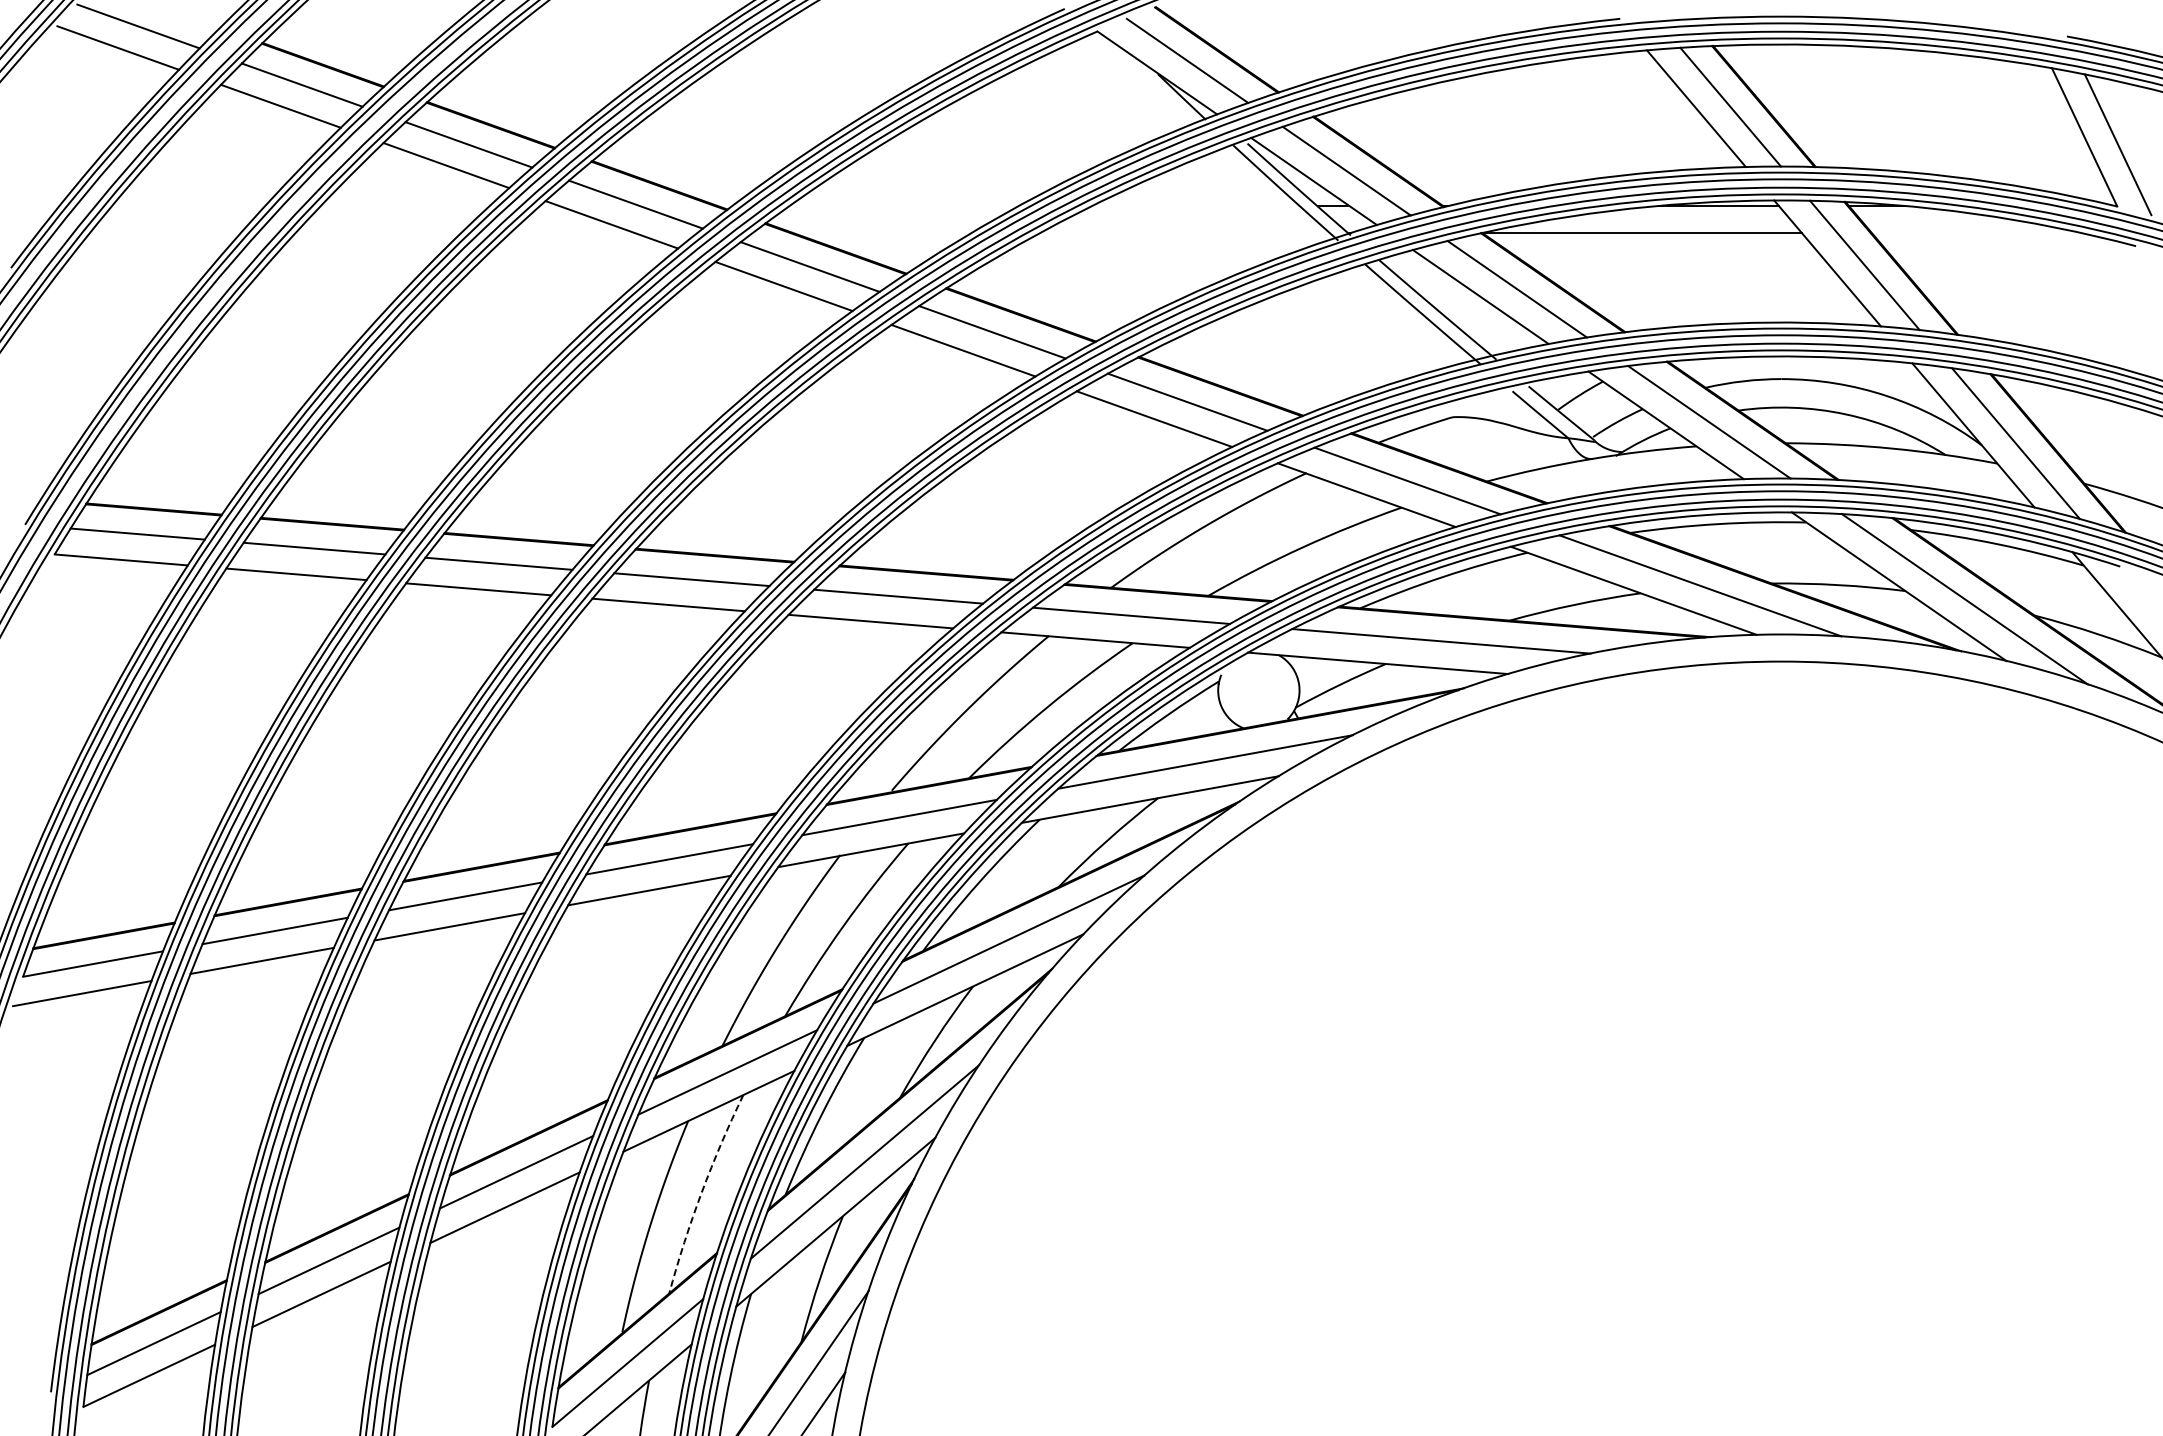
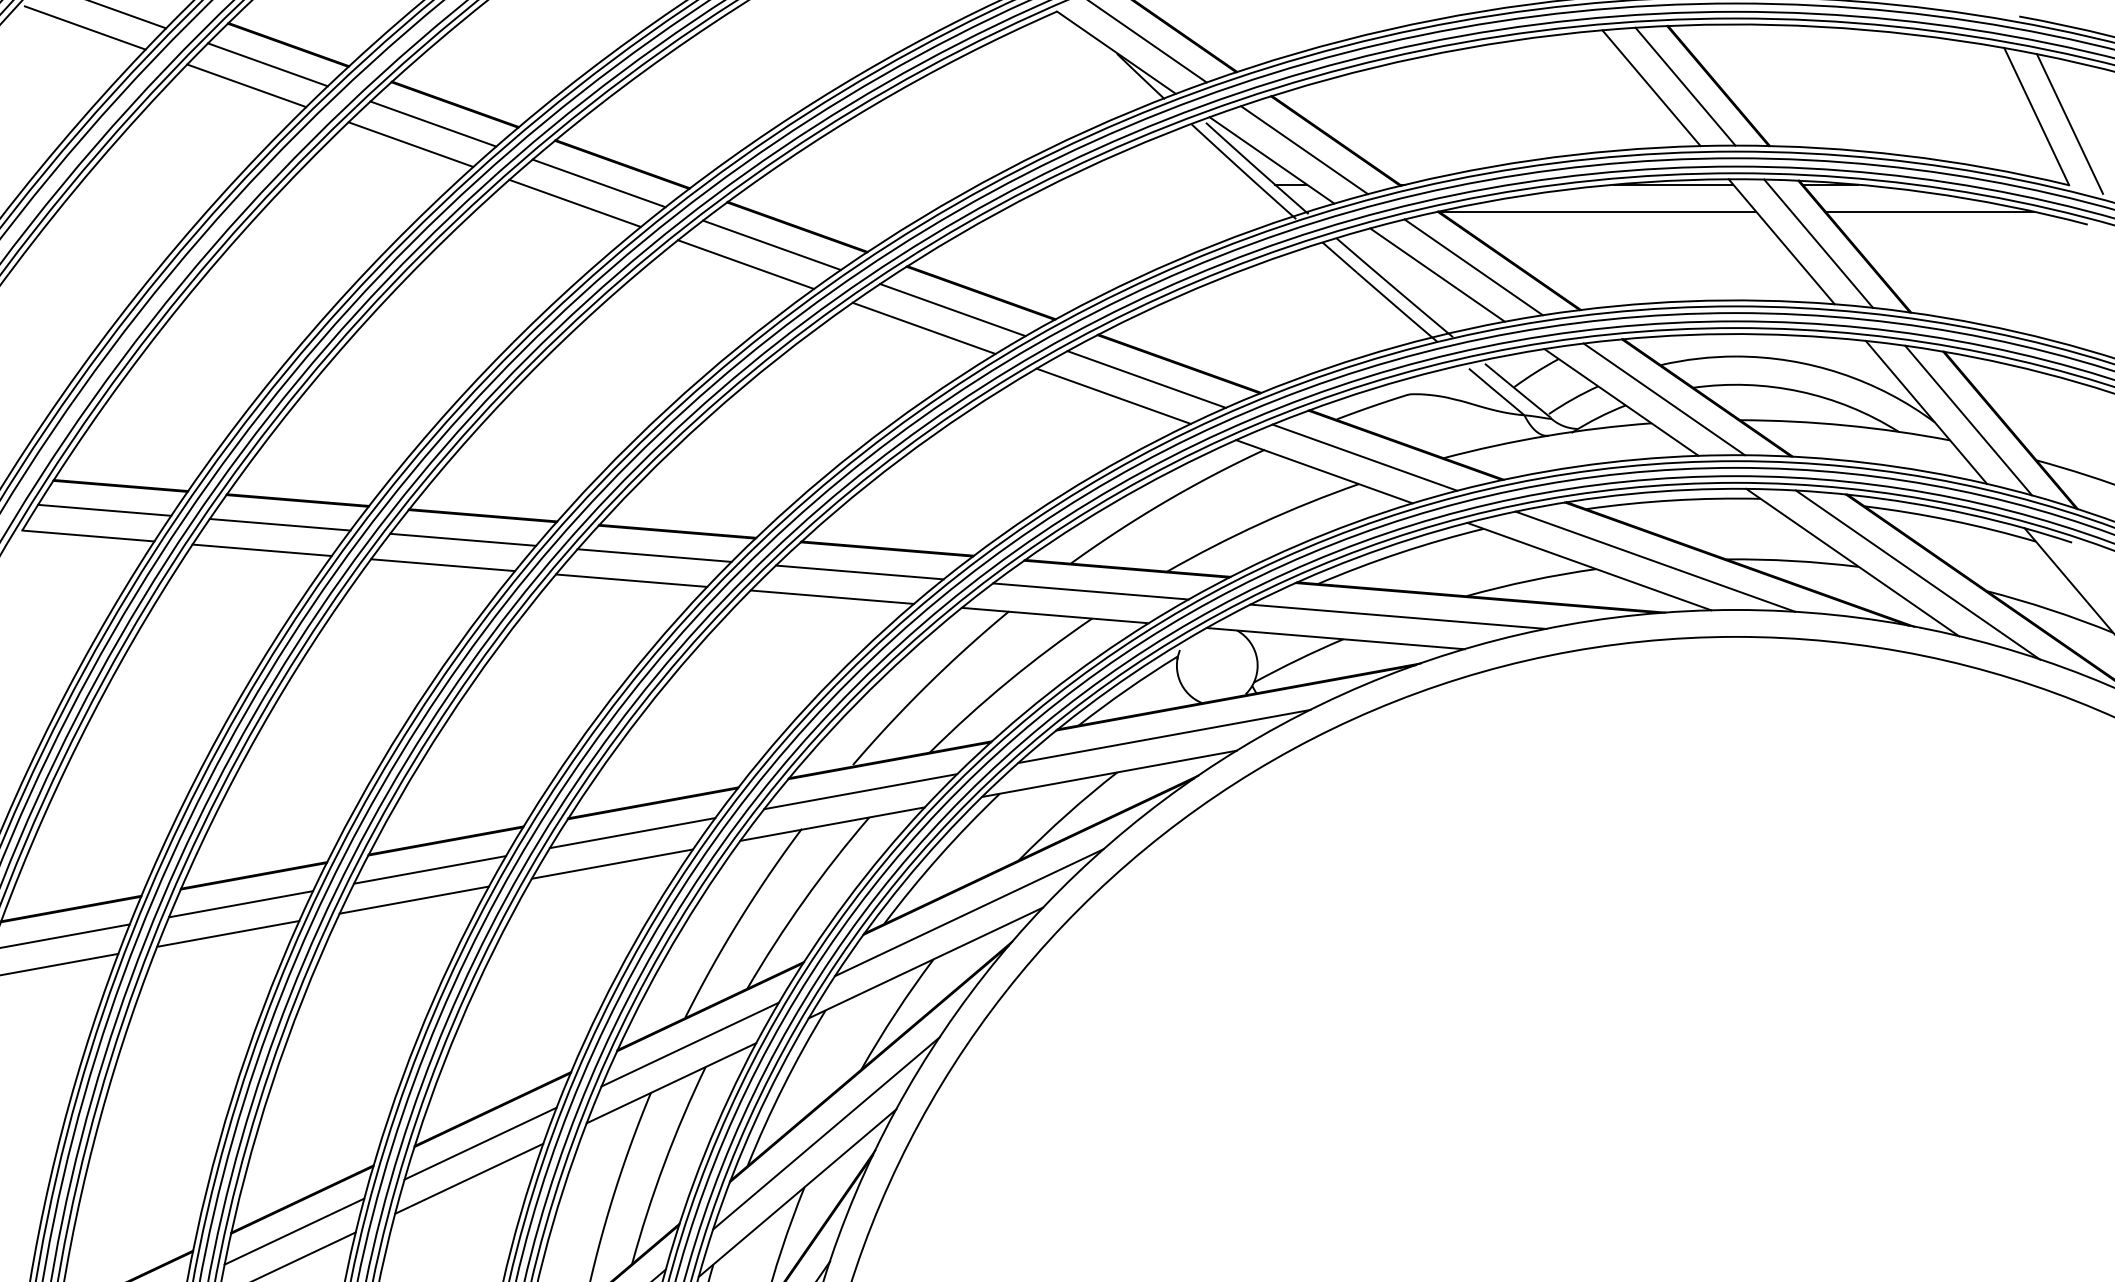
line: (1976, 233) -> (1929, 212), added
arc: (701, 1192) -> (664, 1163), dashed -> solid

